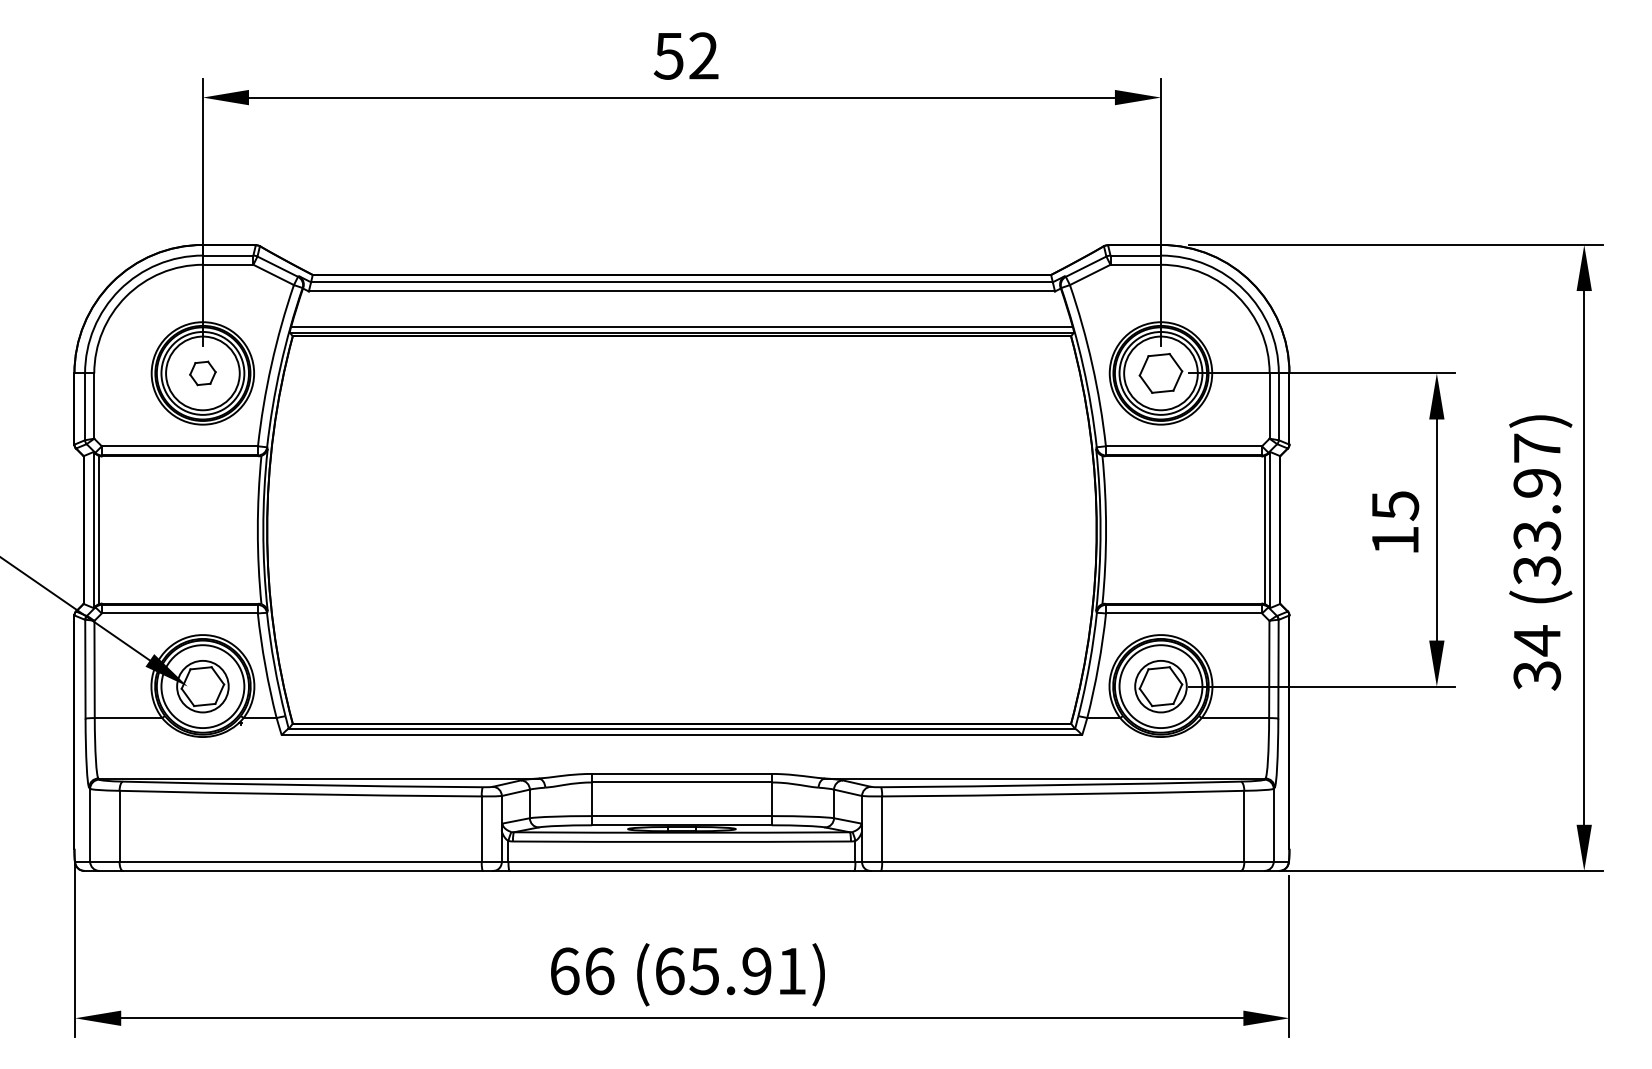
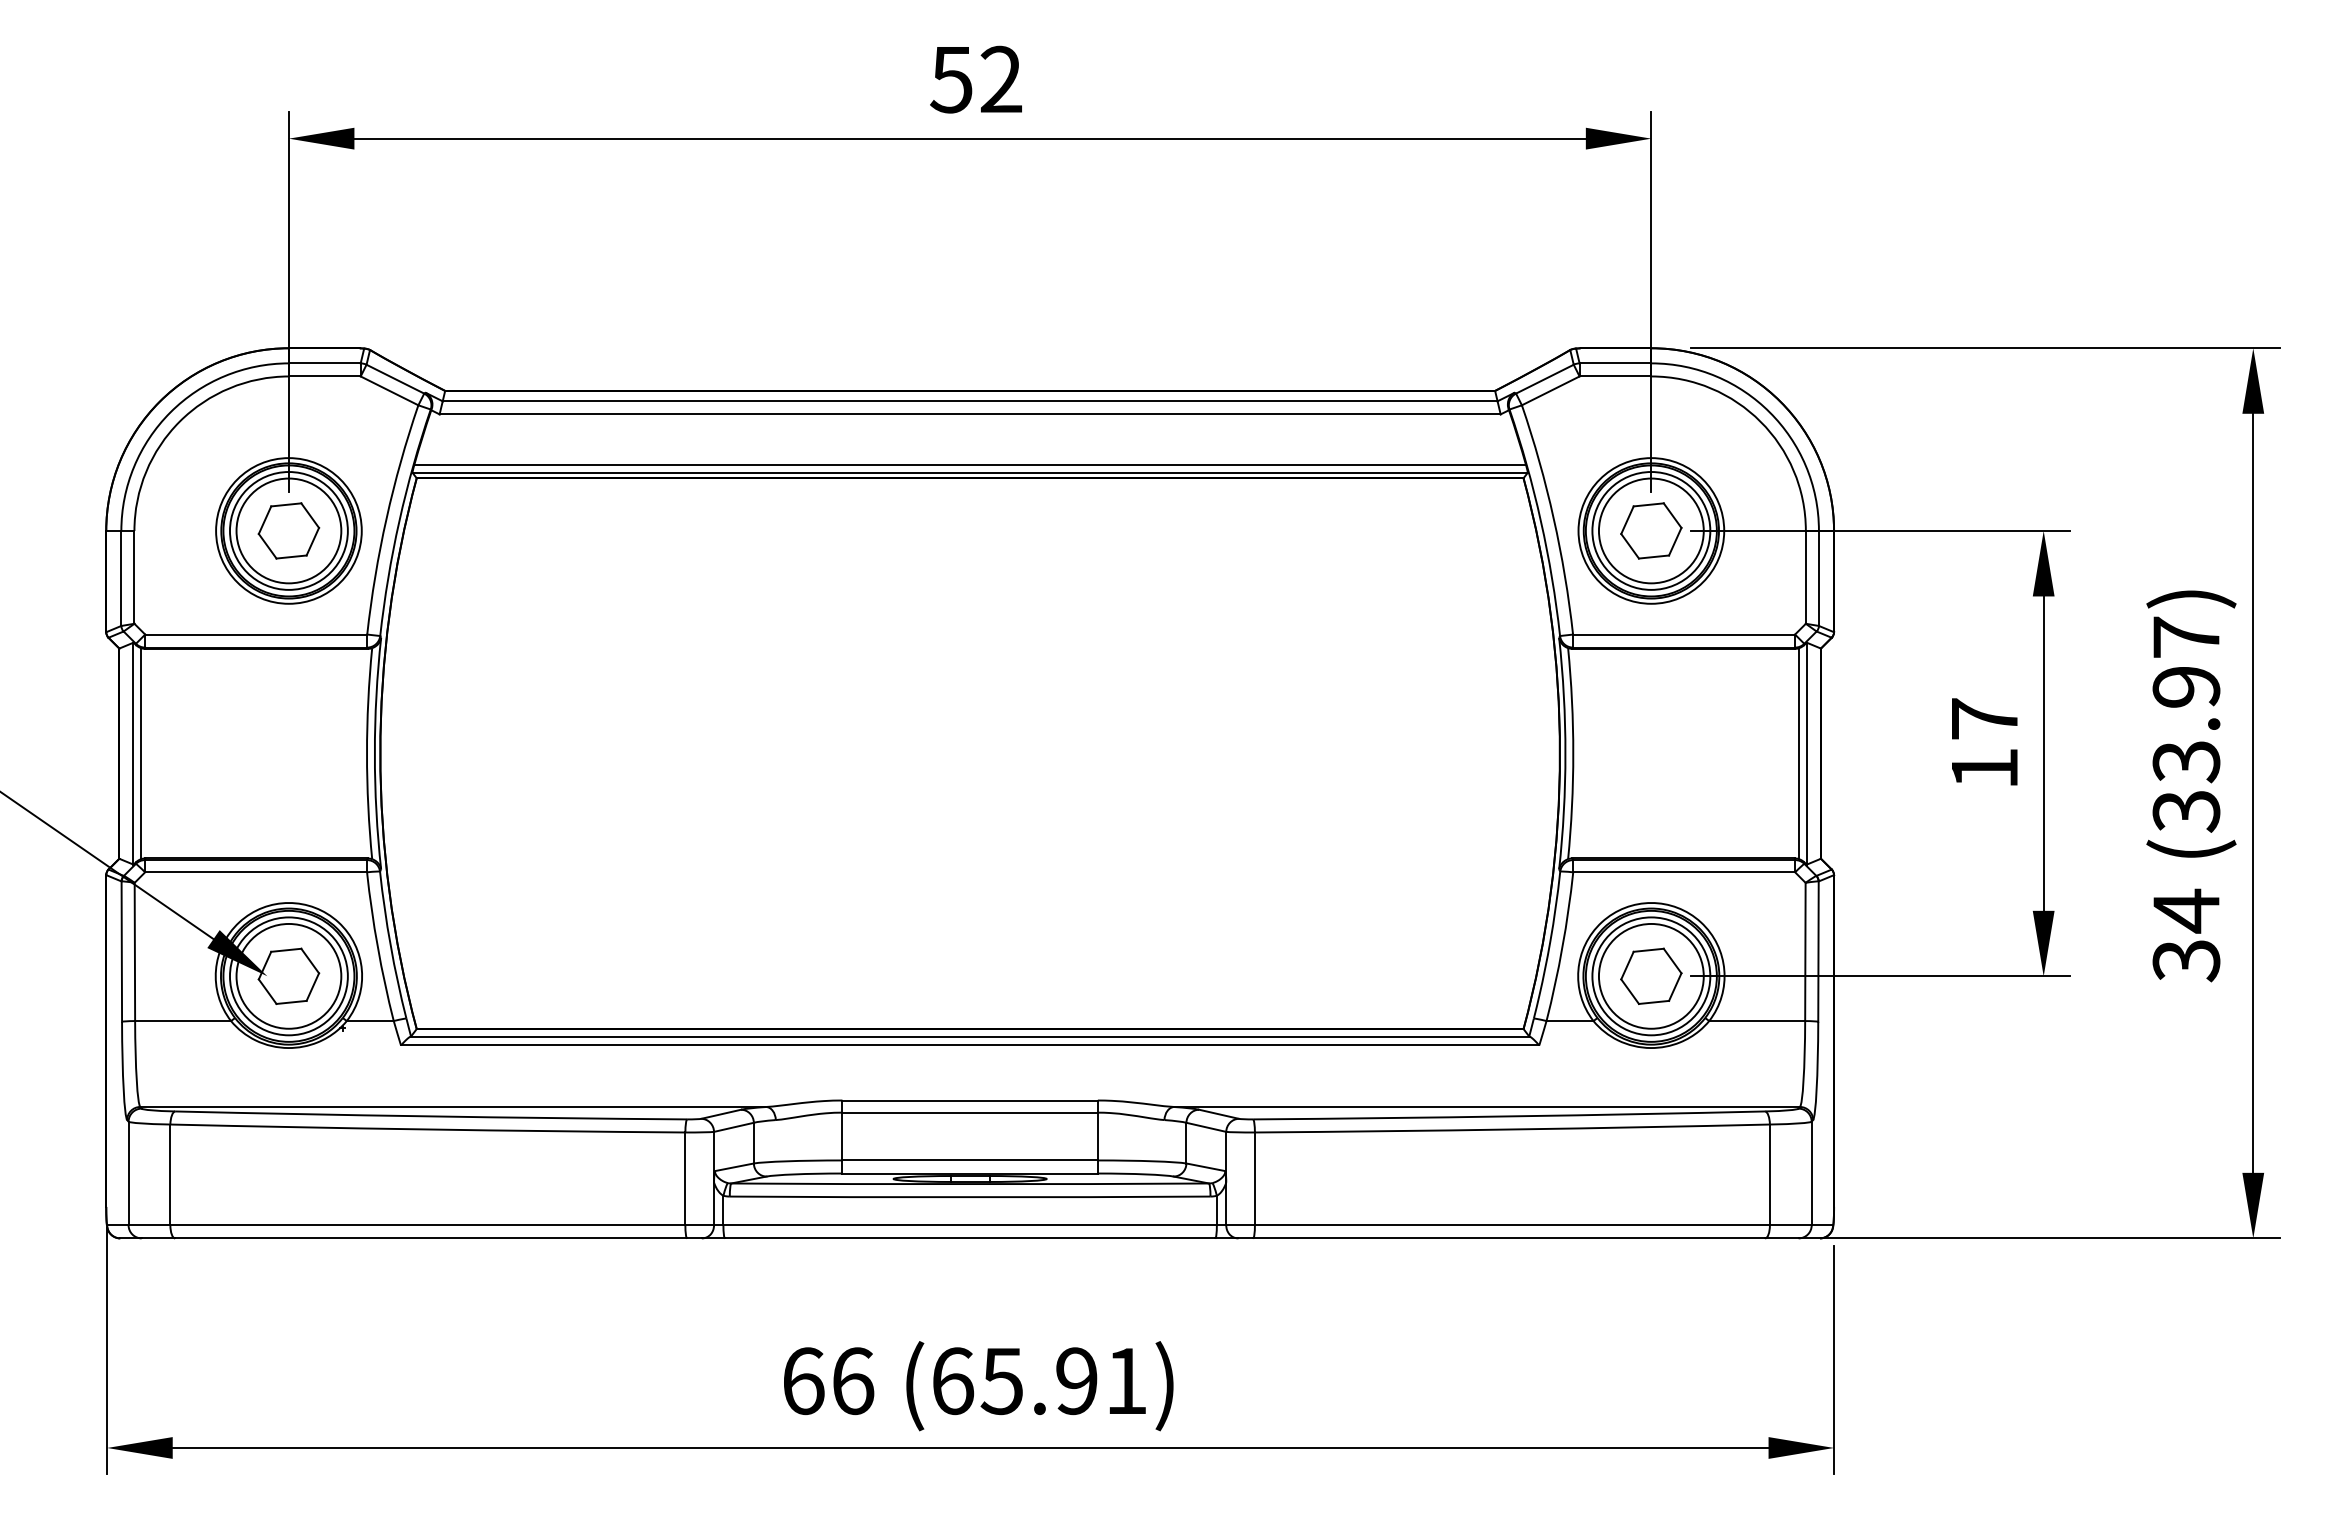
part: (202, 373) -> (288, 530), size x1.67
text: (1395, 506) -> (1985, 719), 15 -> 17
circle: (202, 686) -> (288, 975), size x1.43
circle: (1160, 686) -> (1650, 975), size x1.43

